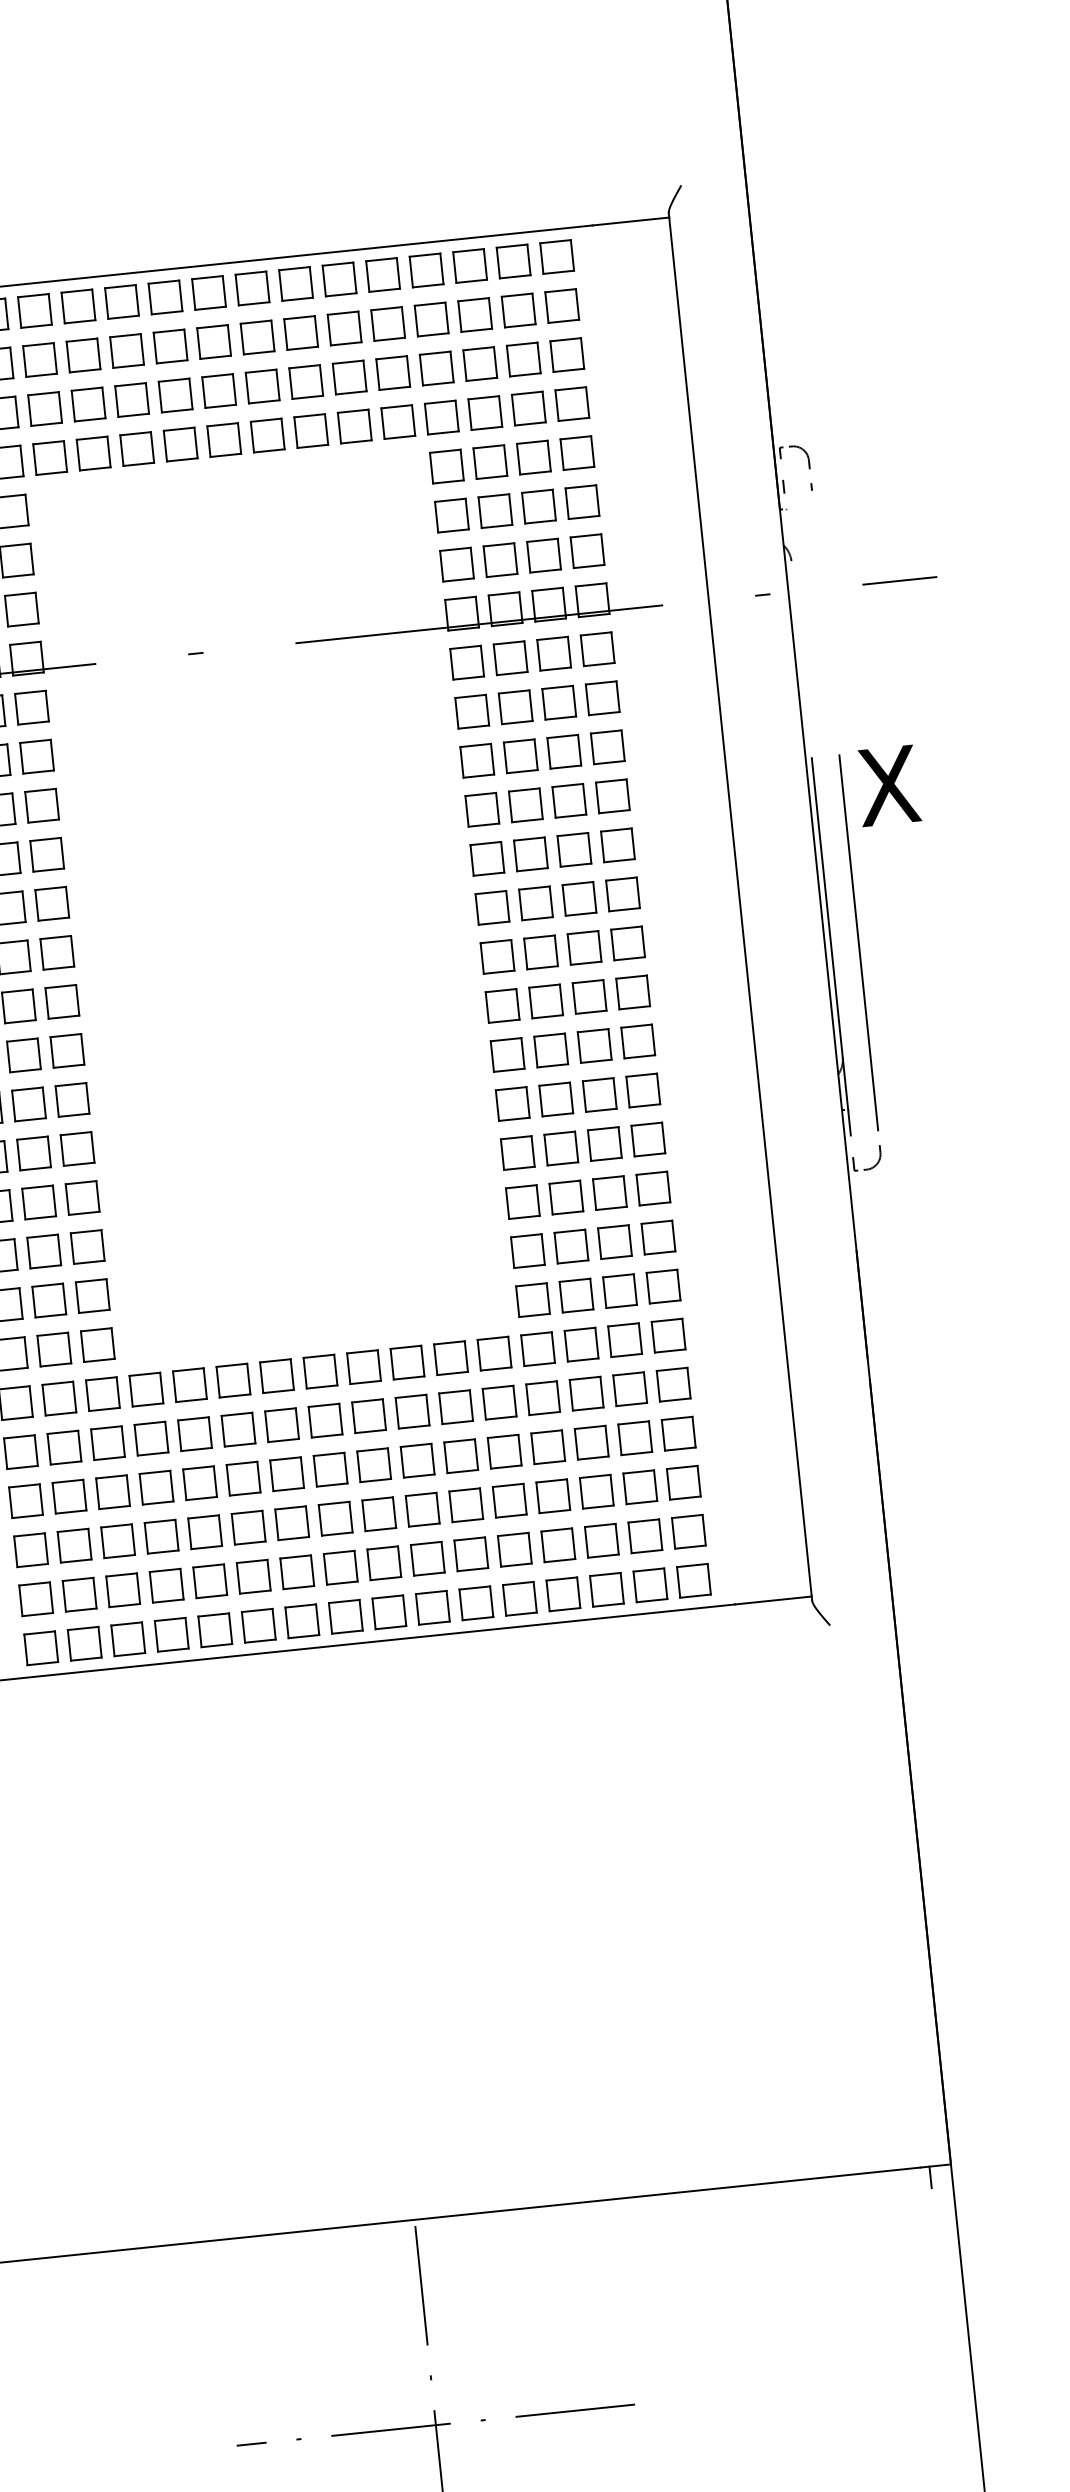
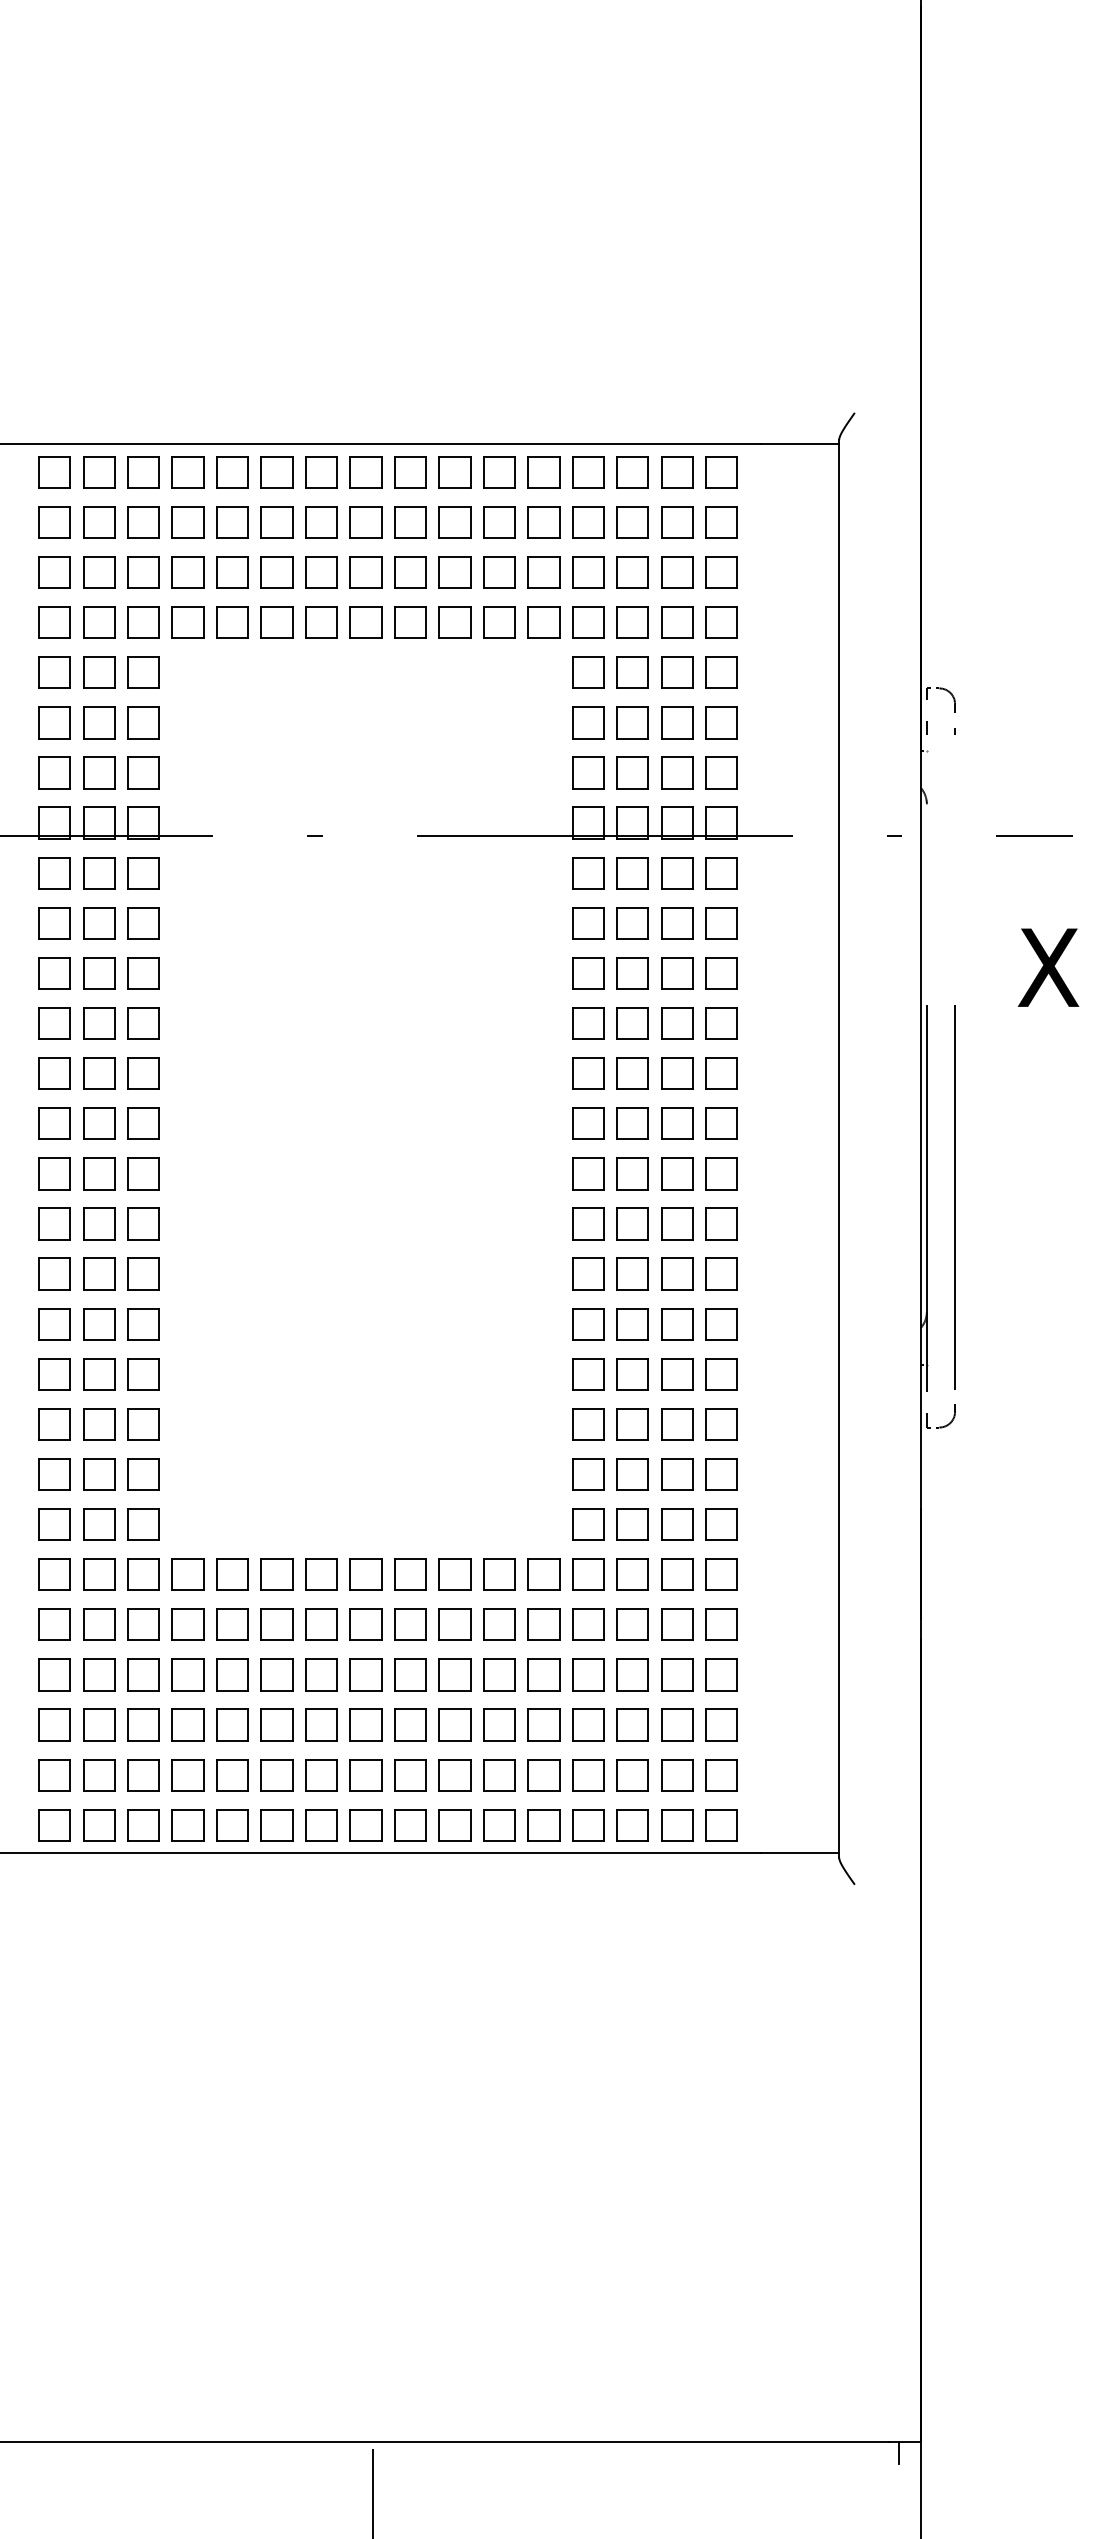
text: (888, 785) -> (1048, 967), moved

